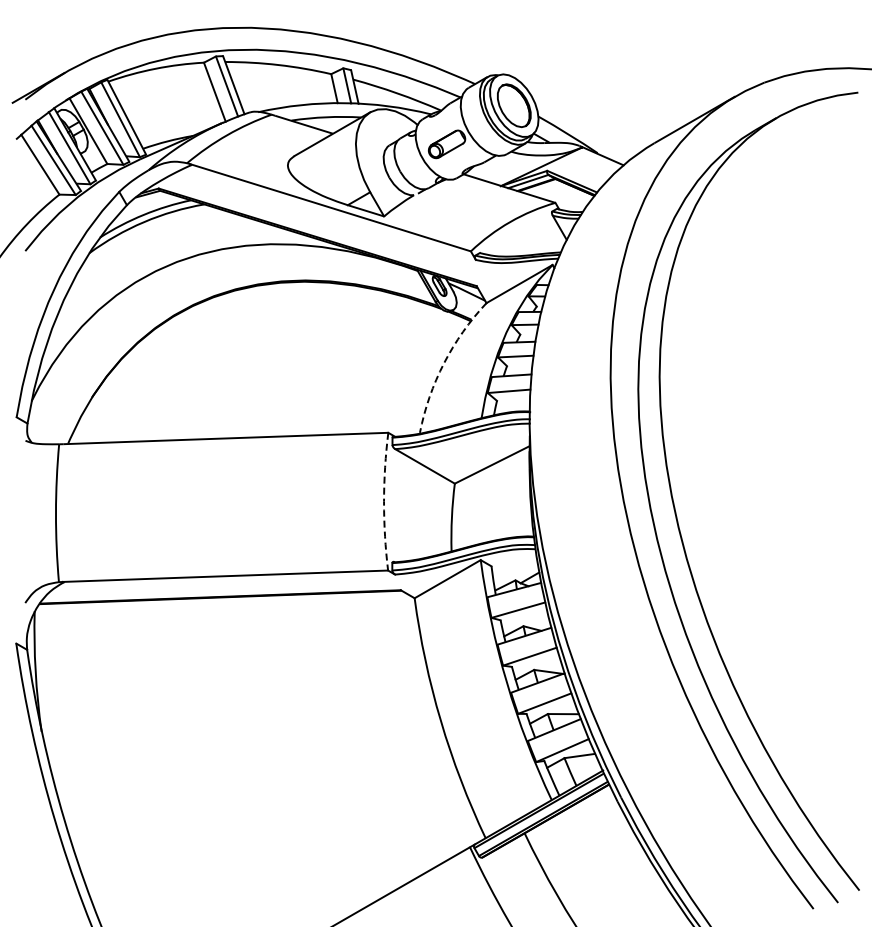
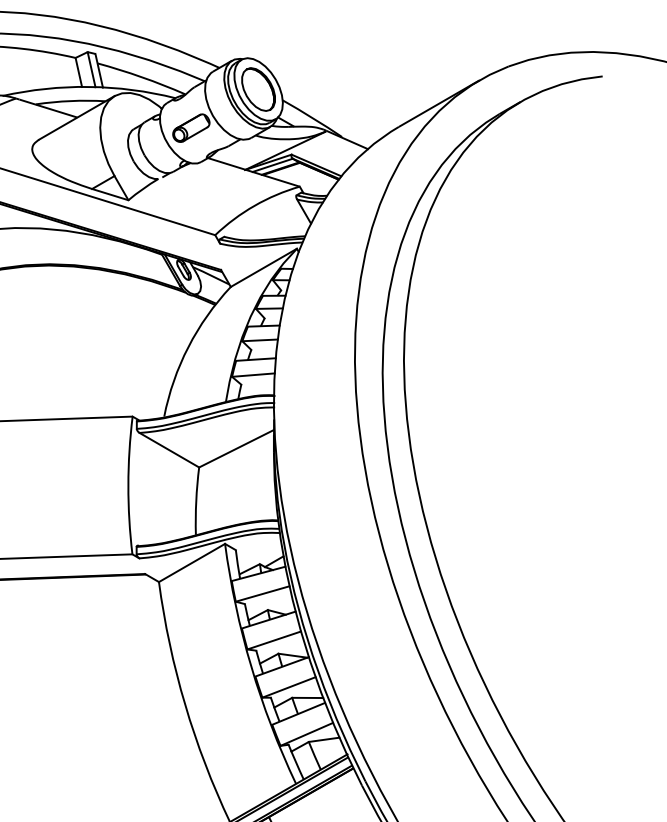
arc: (444, 363) -> (188, 347), dashed -> solid
arc: (384, 501) -> (128, 485), dashed -> solid

